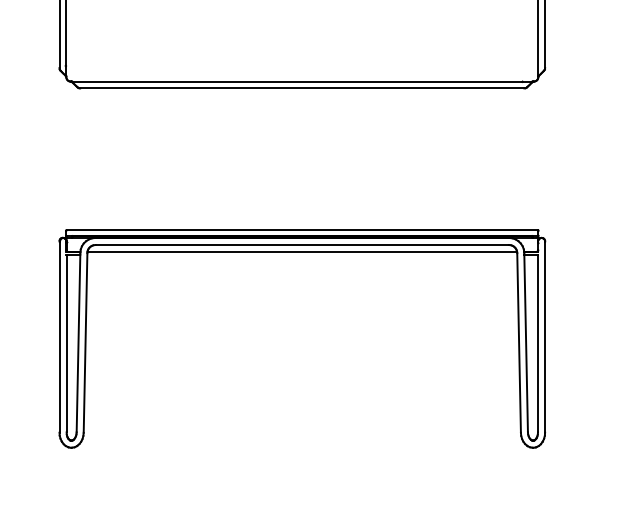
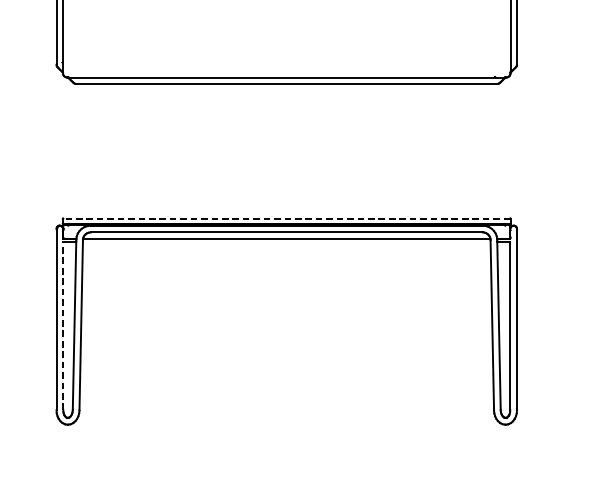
line: (302, 230) -> (286, 218), solid -> dashed
line: (66, 343) -> (63, 325), solid -> dashed

